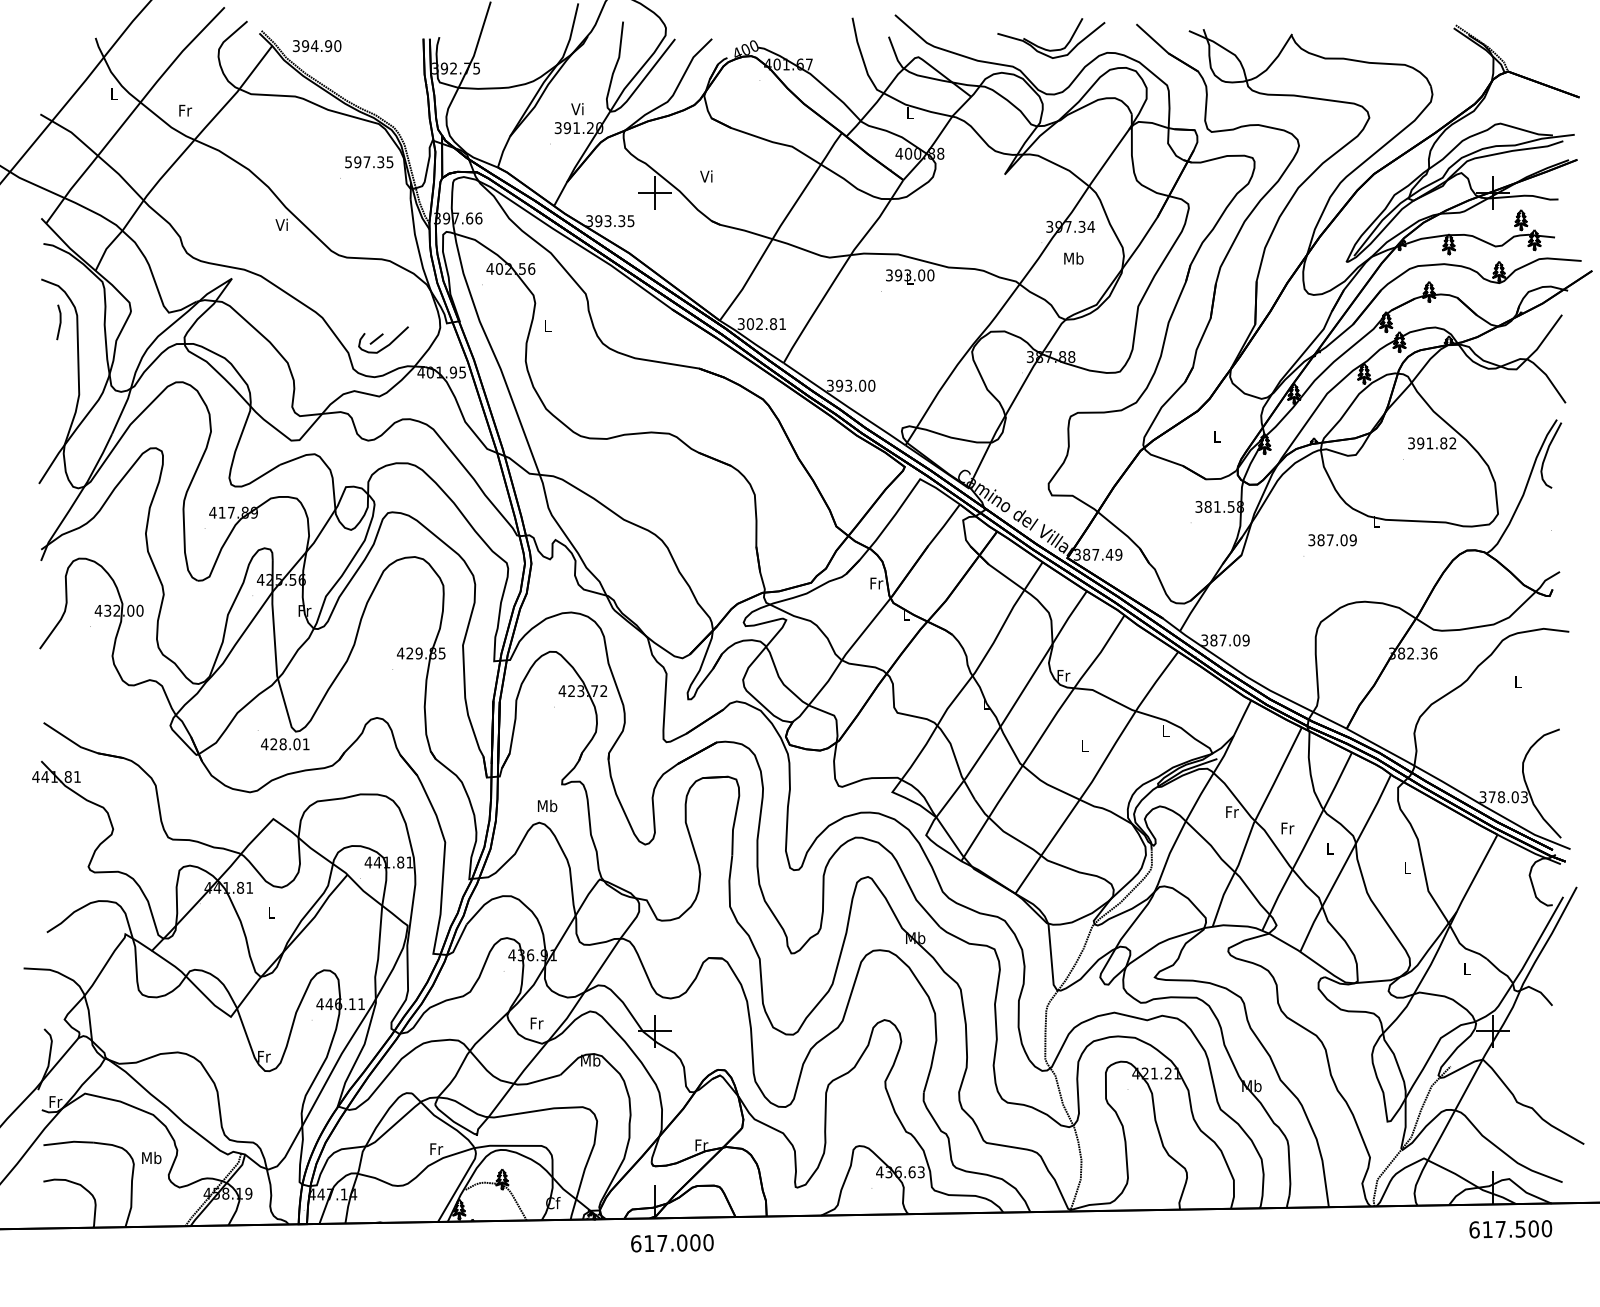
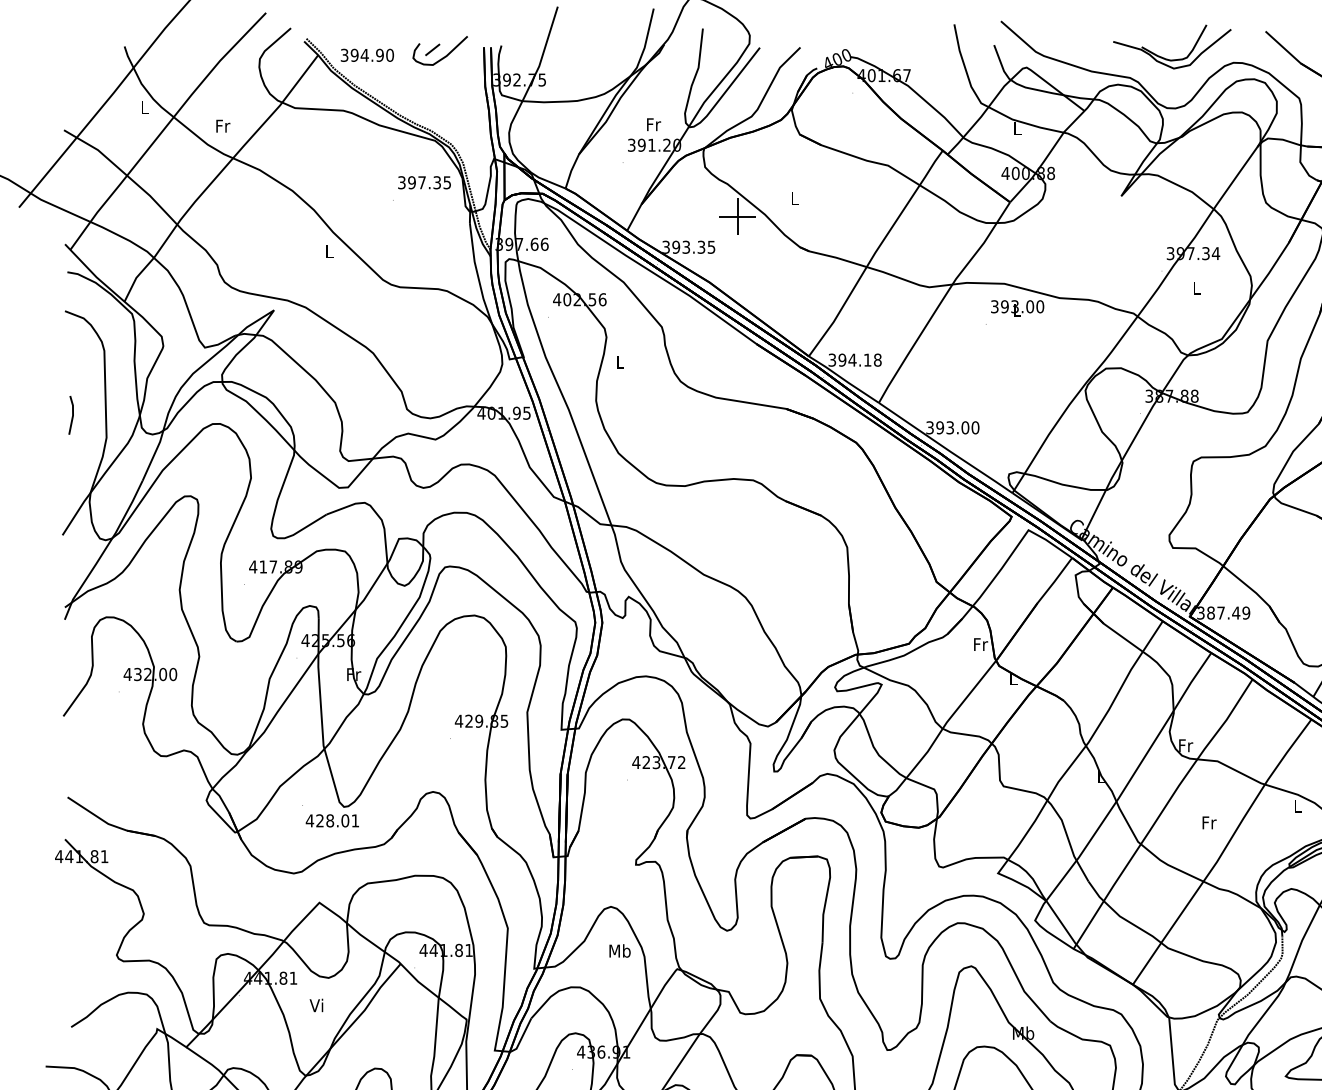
text: (577, 109) -> (652, 124), Vi -> Fr
text: (348, 161) -> (401, 181), 597.35 -> 397.35
text: (706, 176) -> (794, 198), Vi -> L
text: (281, 224) -> (328, 250), Vi -> L
text: (1073, 258) -> (1196, 288), Mb -> L
line: (59, 322) -> (71, 415), moved
text: (766, 324) -> (860, 360), 302.81 -> 394.18
part: (383, 339) -> (440, 50), moved
text: (1085, 745) -> (1209, 822), L -> Fr
text: (547, 805) -> (619, 950), moved
text: (270, 912) -> (316, 1005), L -> Vi

